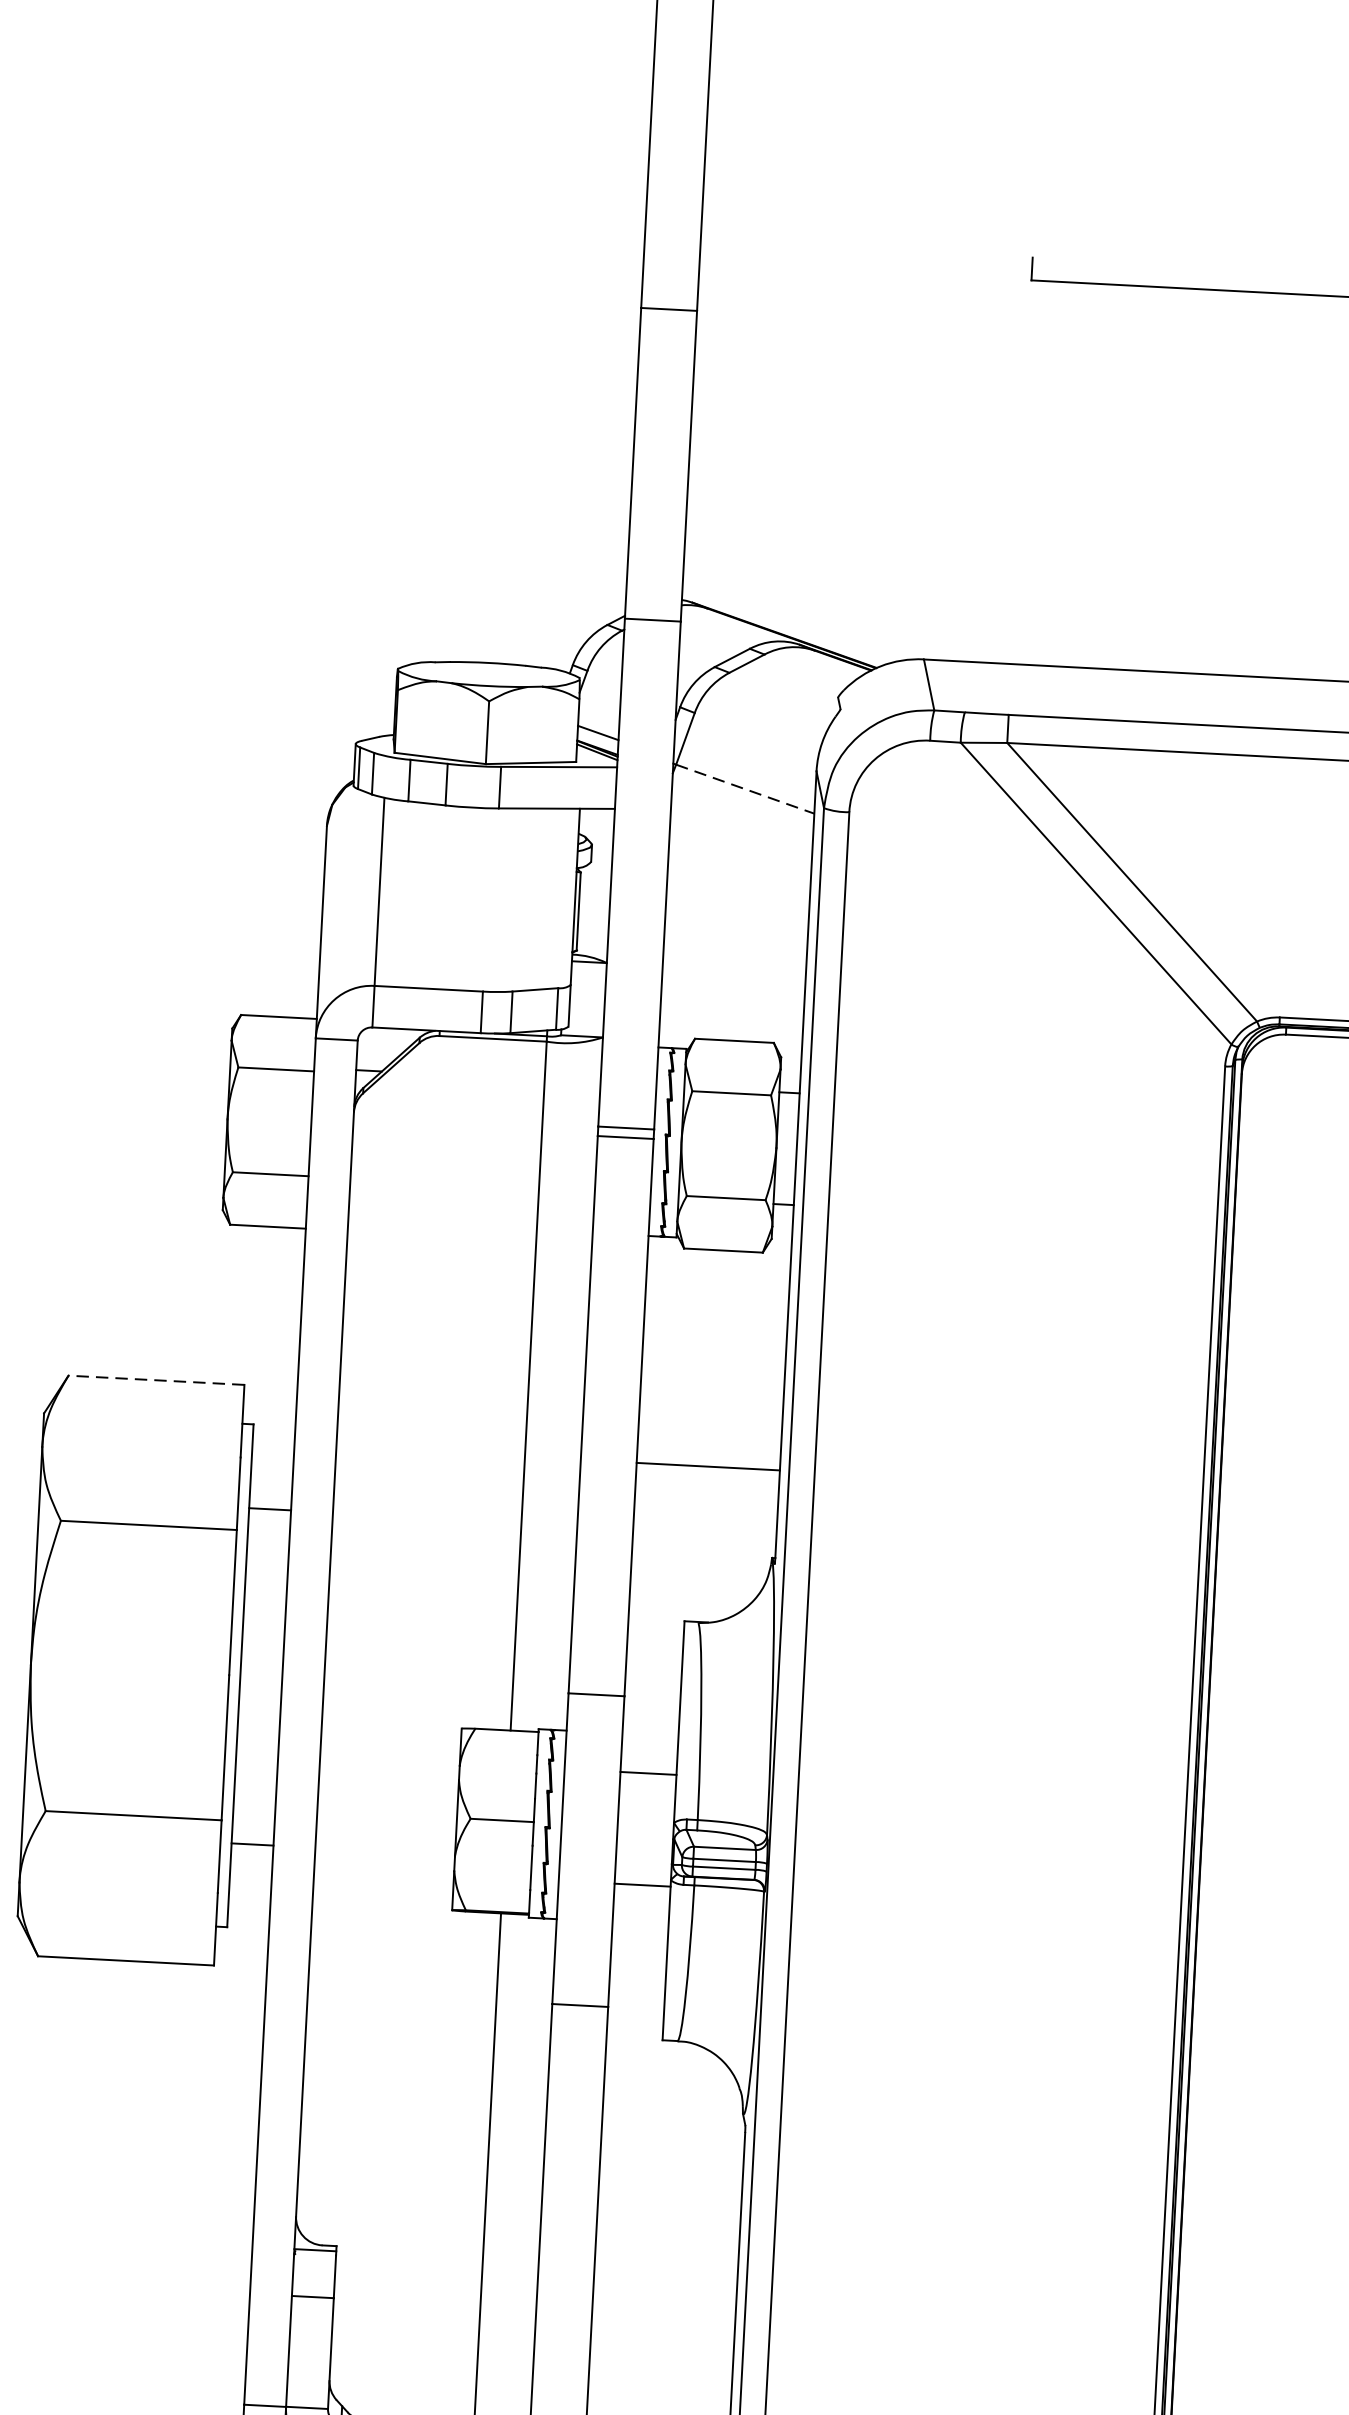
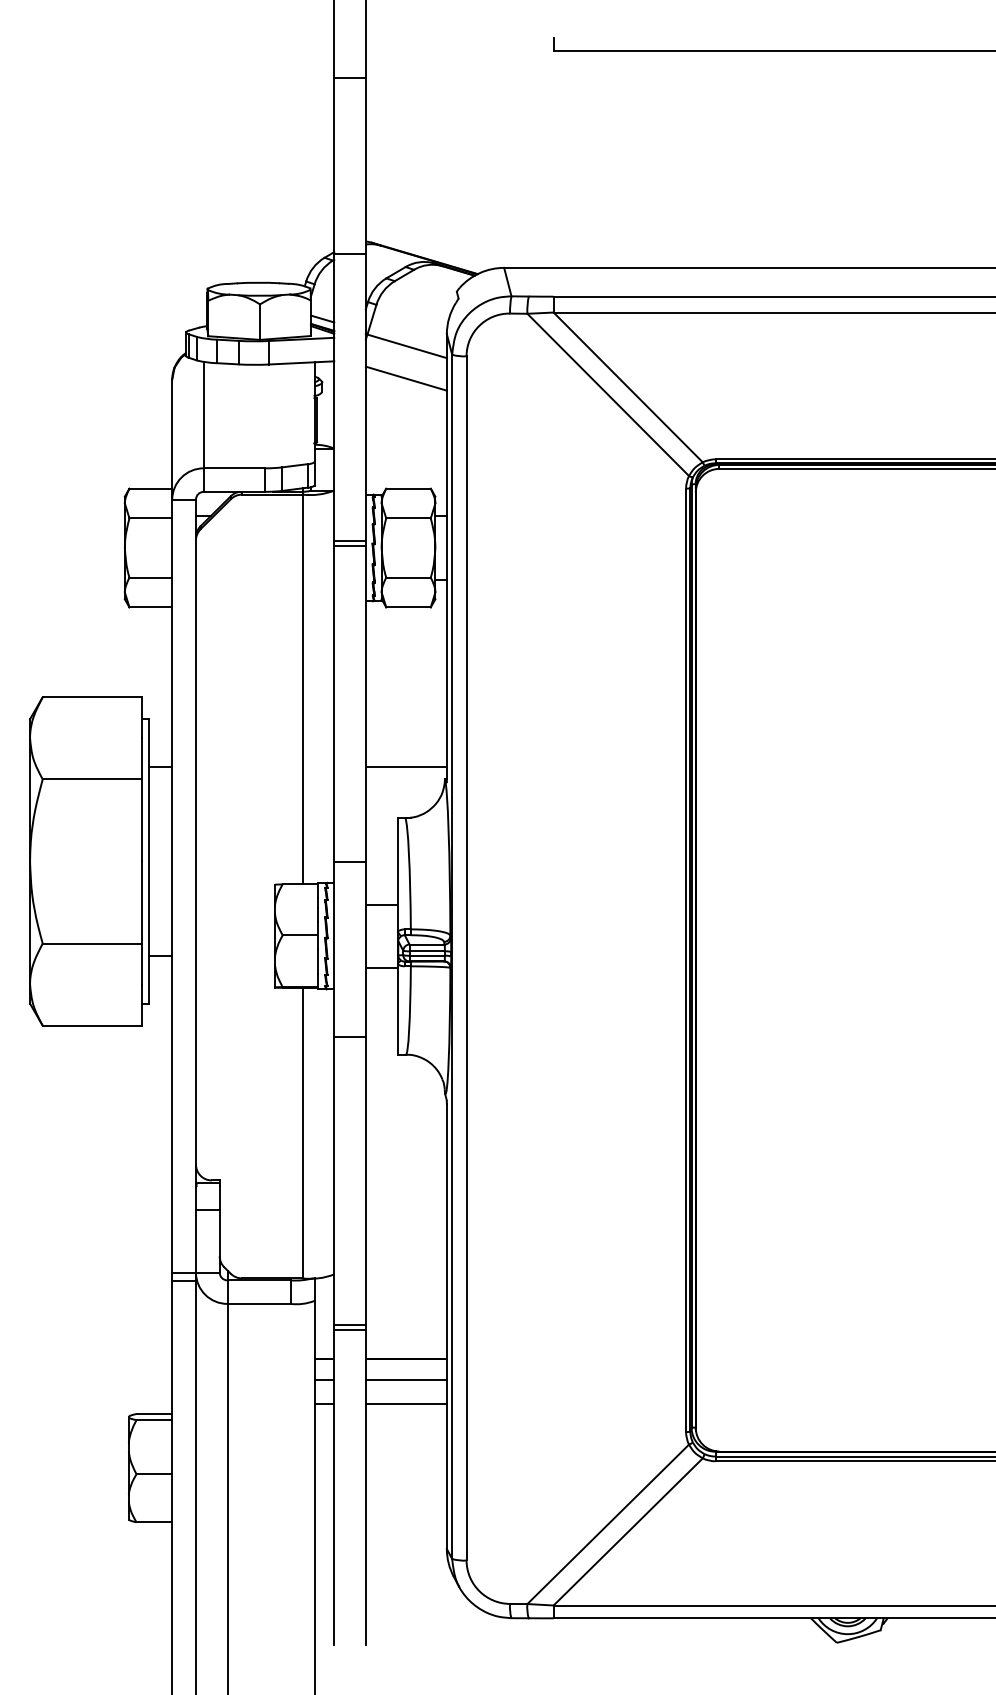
line: (745, 789) -> (407, 346), dashed -> solid
line: (739, 845) -> (405, 378), added
line: (156, 1380) -> (92, 697), dashed -> solid
line: (706, 1466) -> (405, 766), moved

